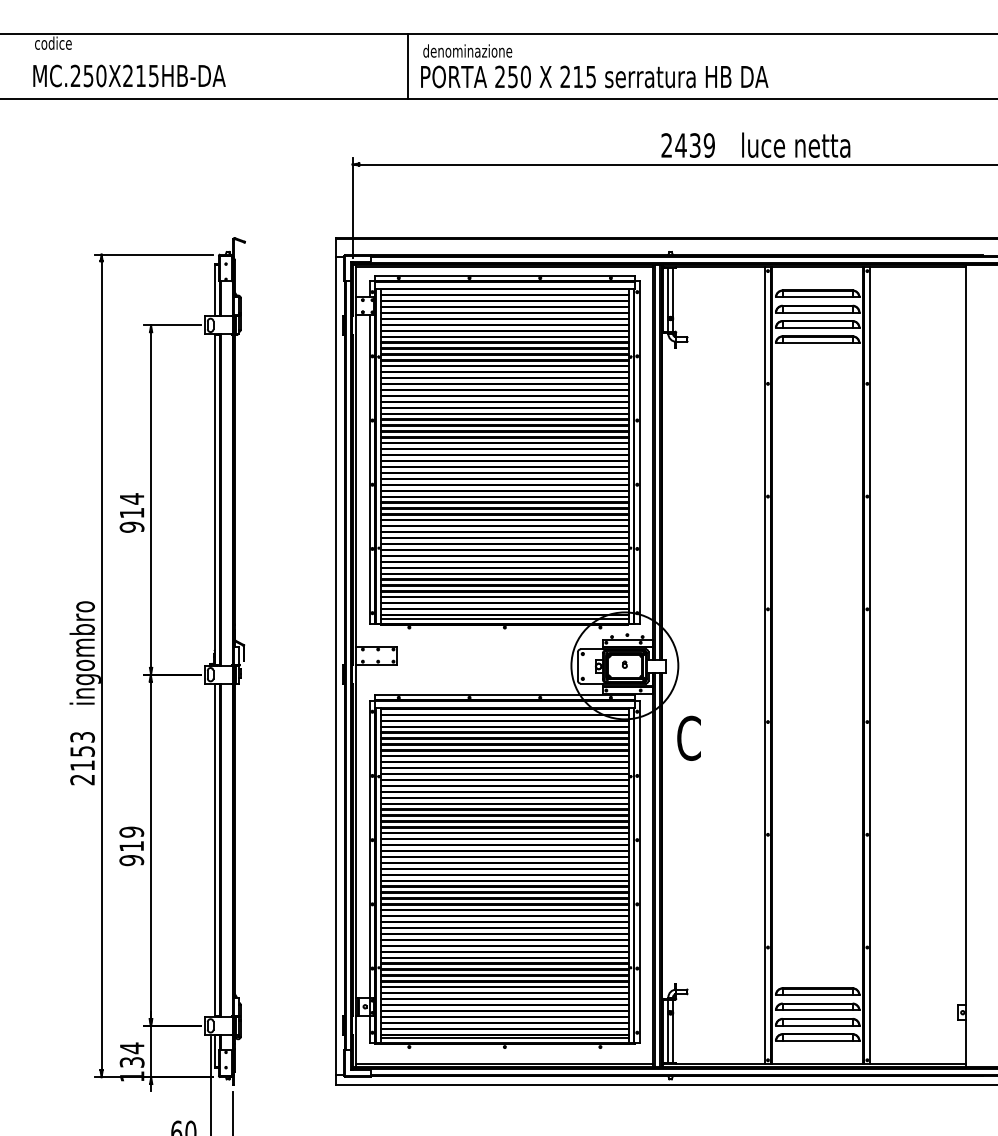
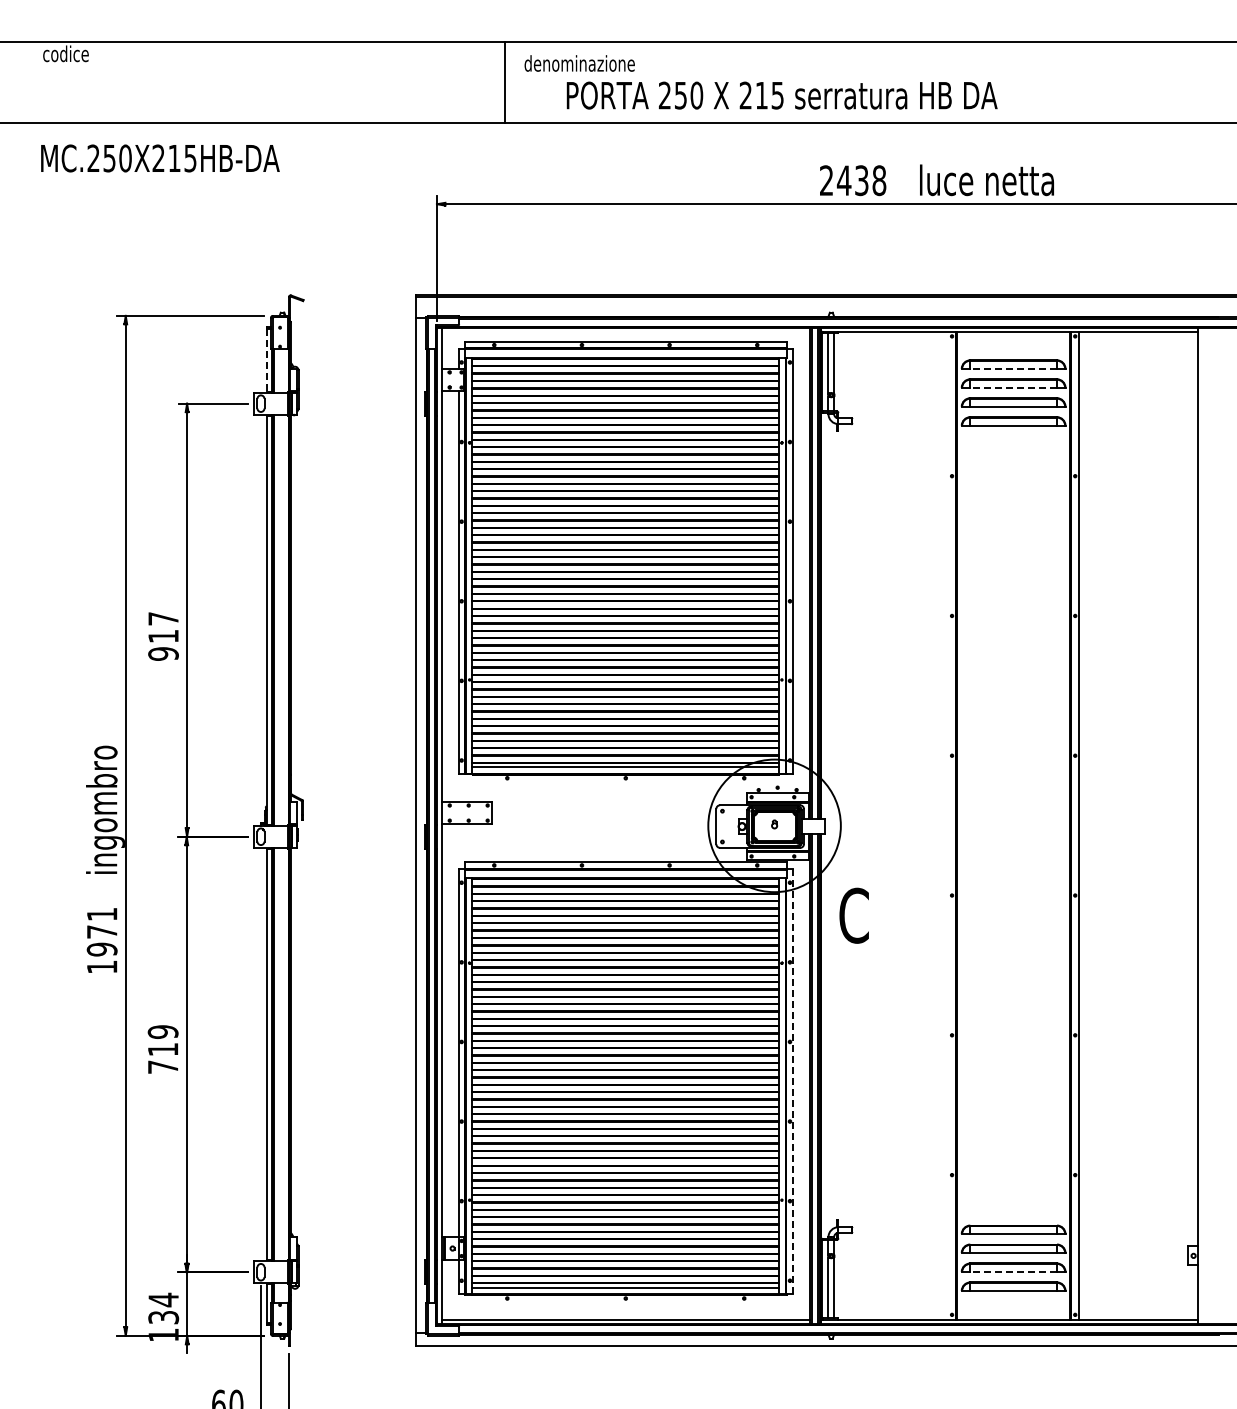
text: (129, 76) -> (160, 158), moved
text: (594, 76) -> (781, 95), moved
text: (709, 145) -> (879, 180), 2439 -> 2438
line: (504, 267) -> (625, 331), removed
line: (215, 291) -> (266, 361), solid -> dashed
line: (817, 297) -> (1013, 368), solid -> dashed
line: (817, 312) -> (1013, 387), solid -> dashed
text: (132, 498) -> (163, 618), 914 -> 917
line: (765, 665) -> (948, 825), removed
text: (82, 758) -> (101, 940), 2153 -> 1971
text: (131, 860) -> (162, 1067), 919 -> 719
line: (639, 872) -> (792, 1081), solid -> dashed
line: (817, 1026) -> (1013, 1272), solid -> dashed

